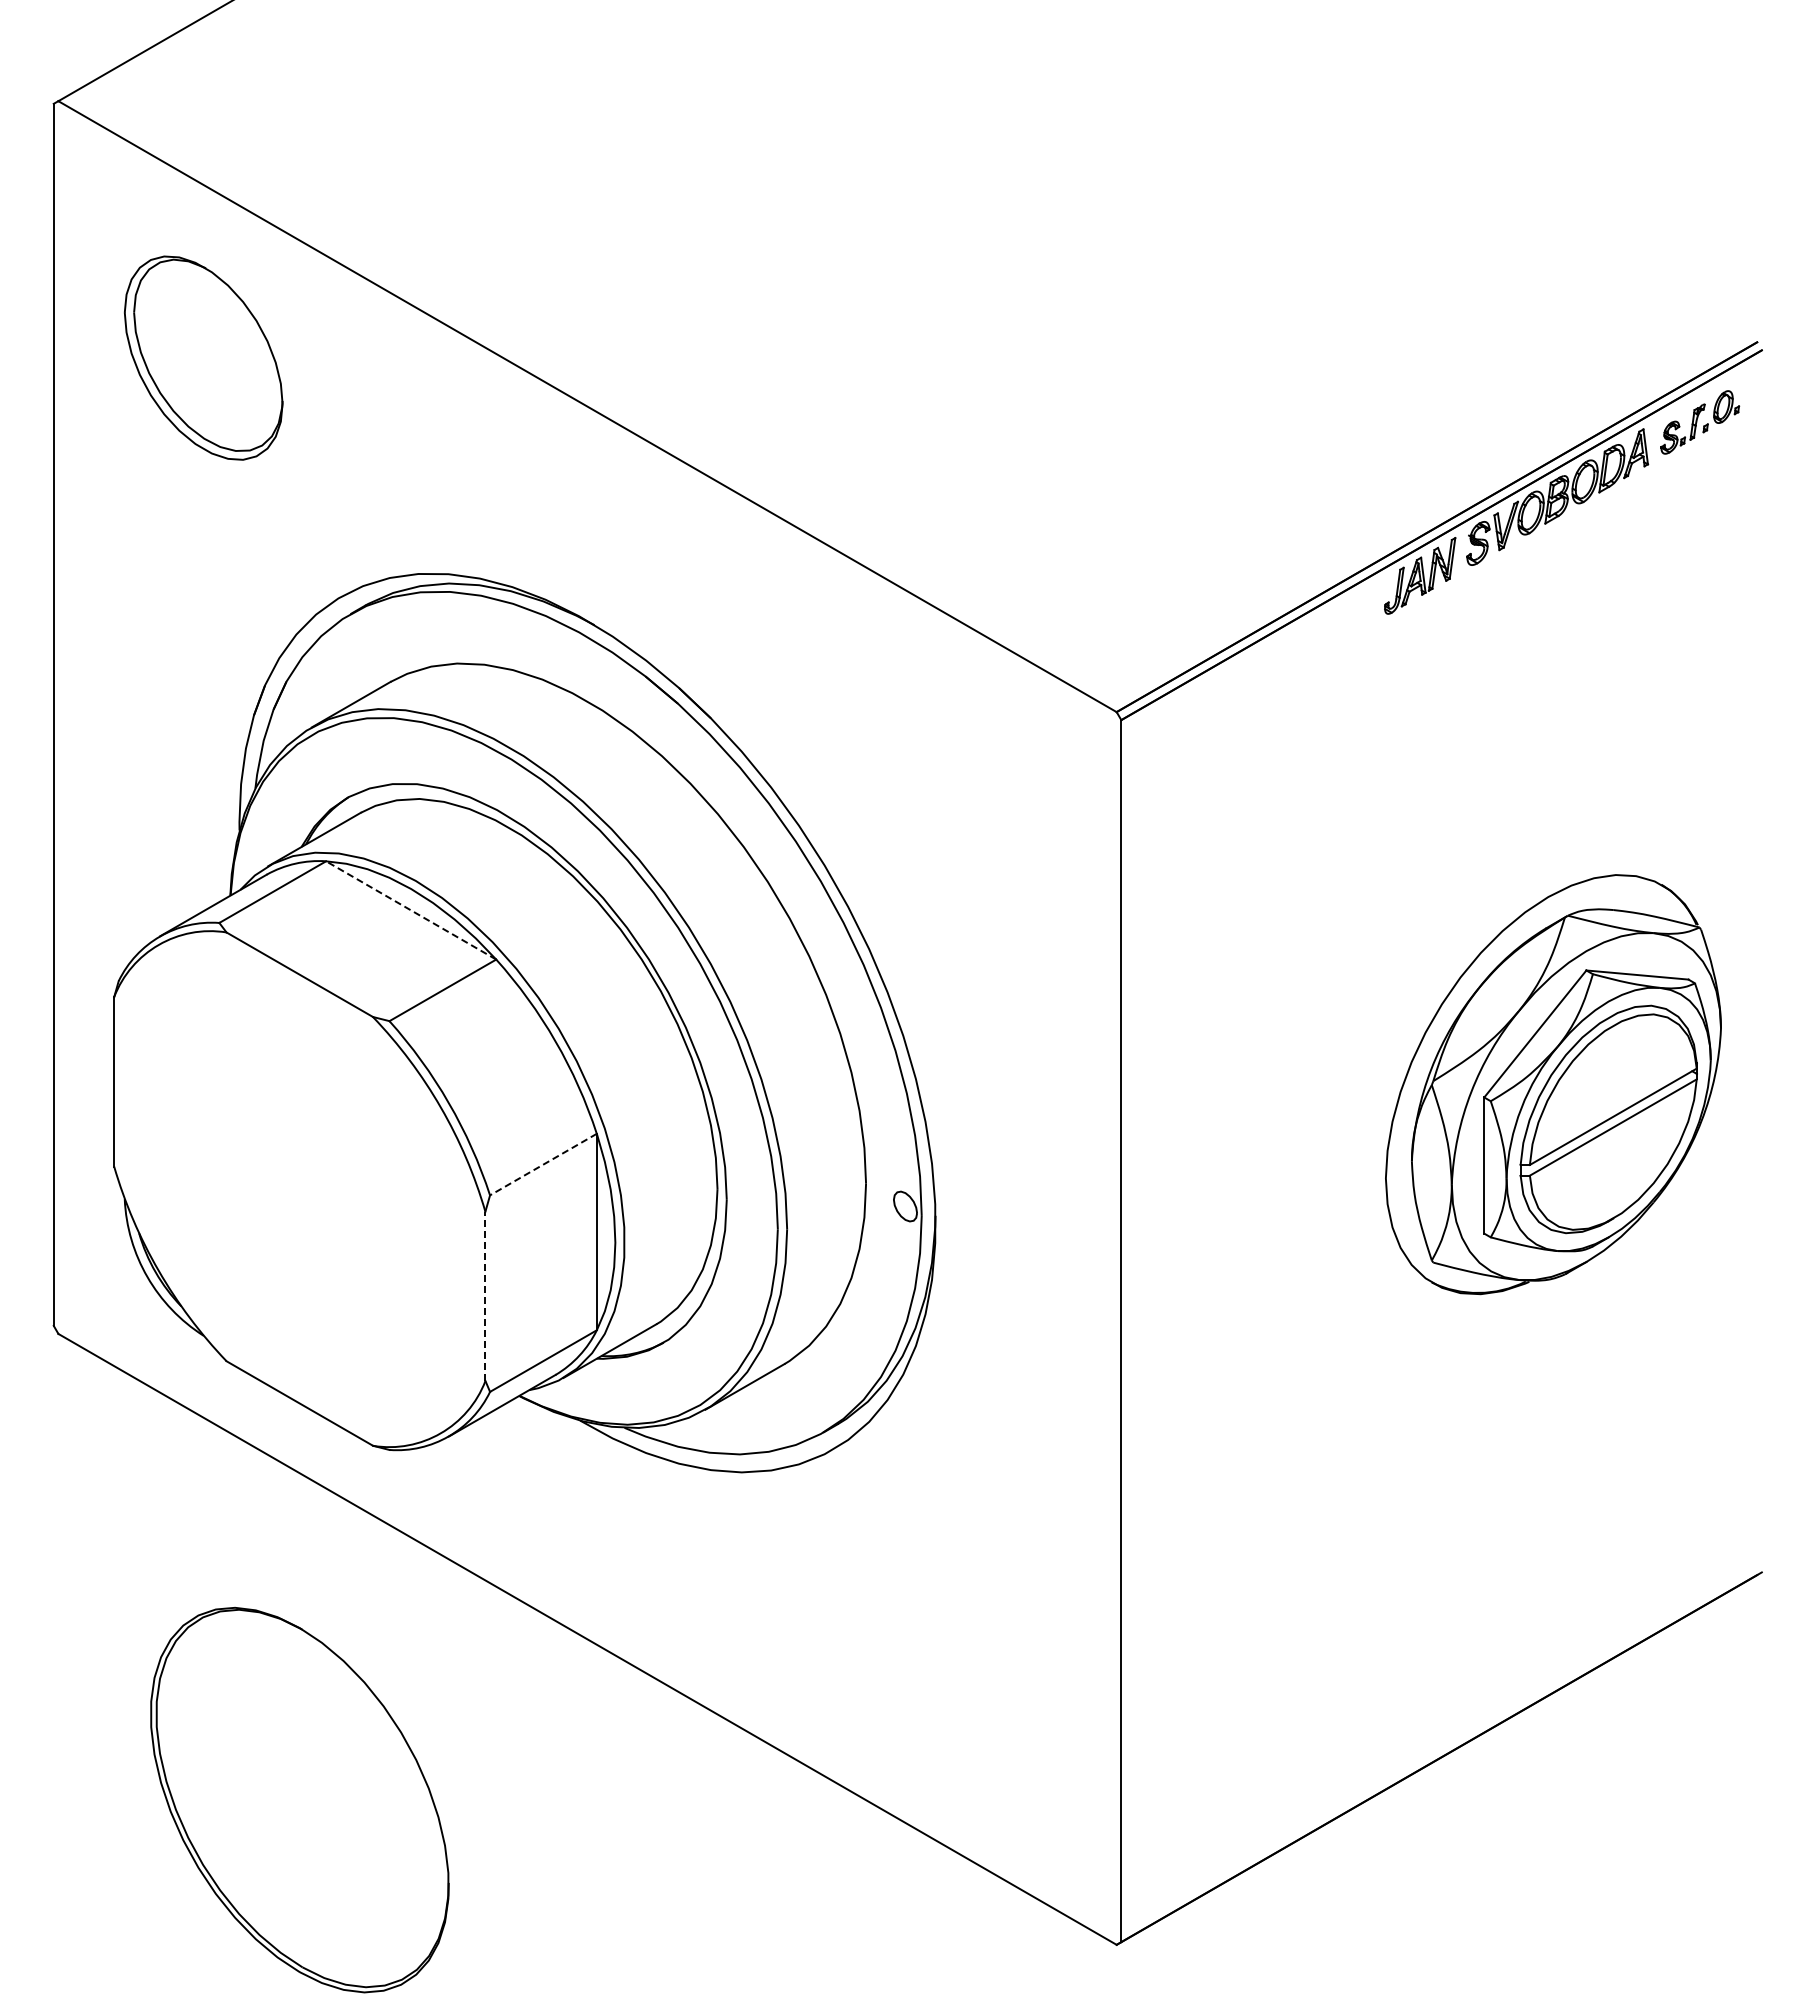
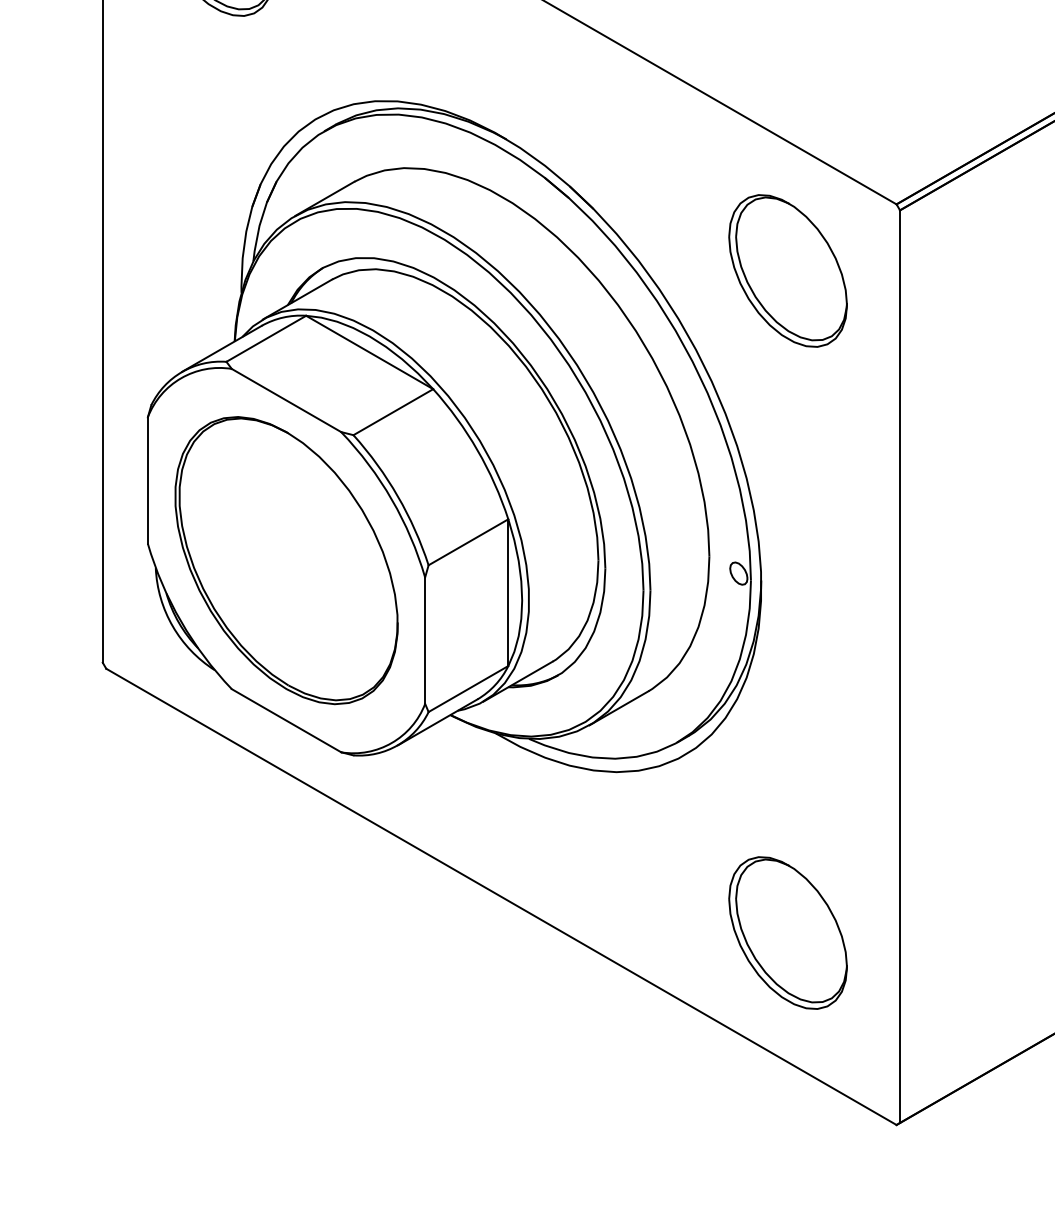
part: (971, 800) -> (788, 270), added
line: (410, 910) -> (369, 352), dashed -> solid
line: (543, 1164) -> (468, 542), dashed -> solid
line: (485, 1296) -> (425, 640), dashed -> solid
part: (971, 1687) -> (788, 932), added
part: (299, 1799) -> (286, 560), moved

